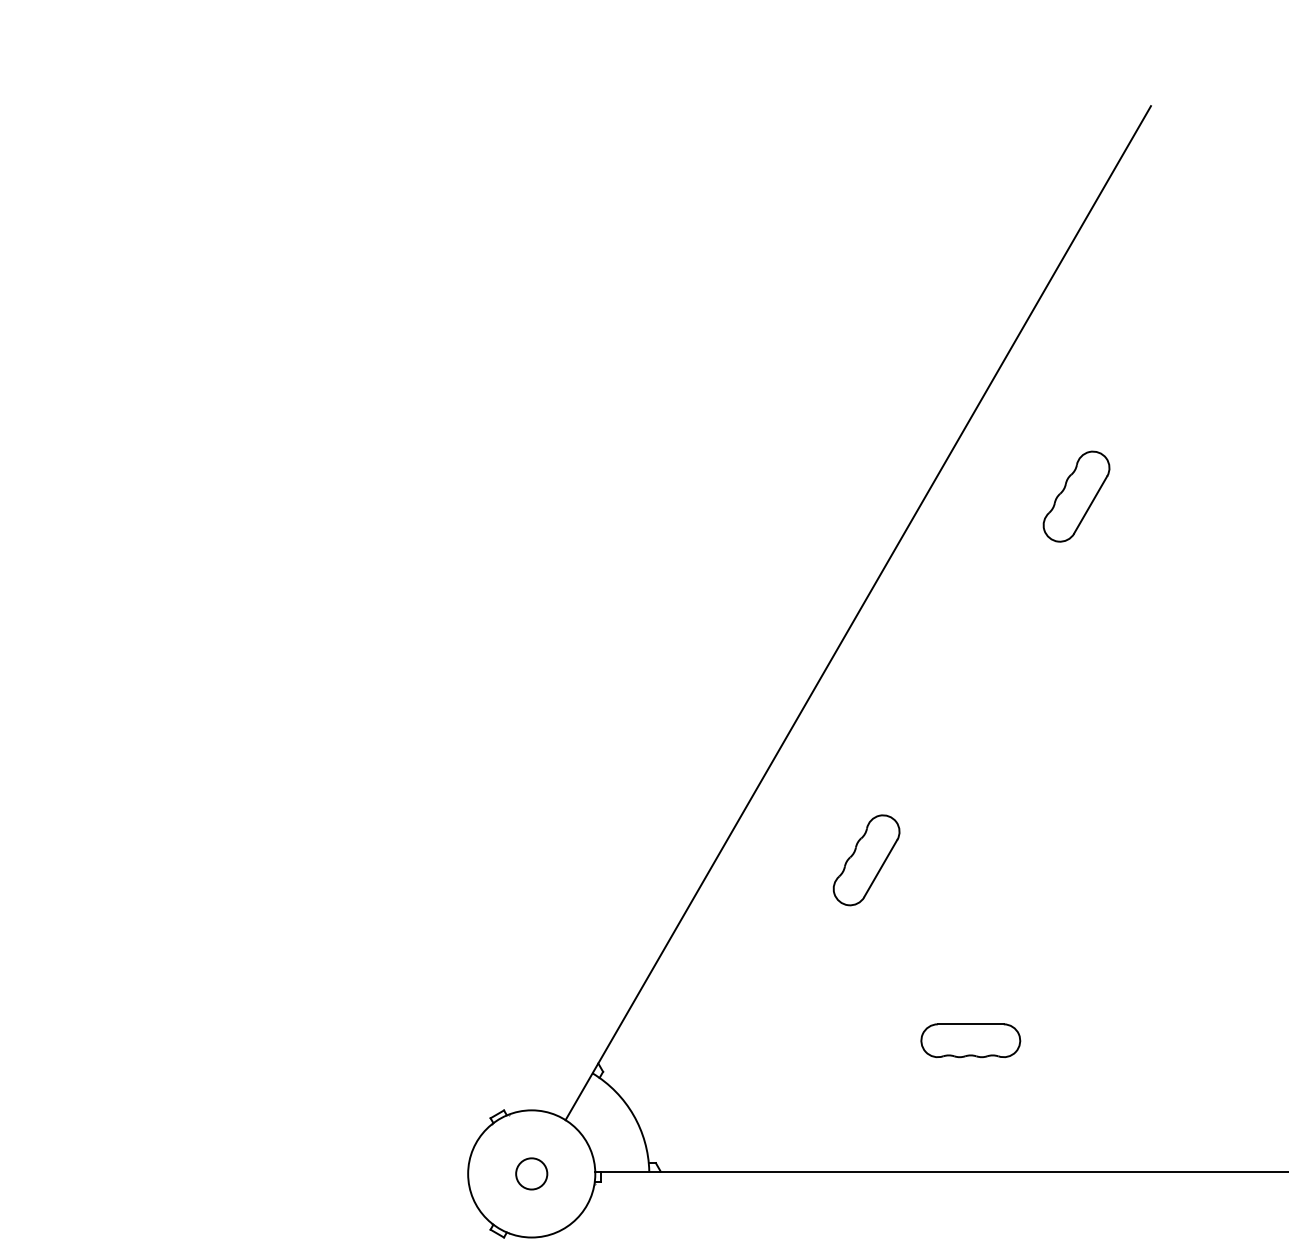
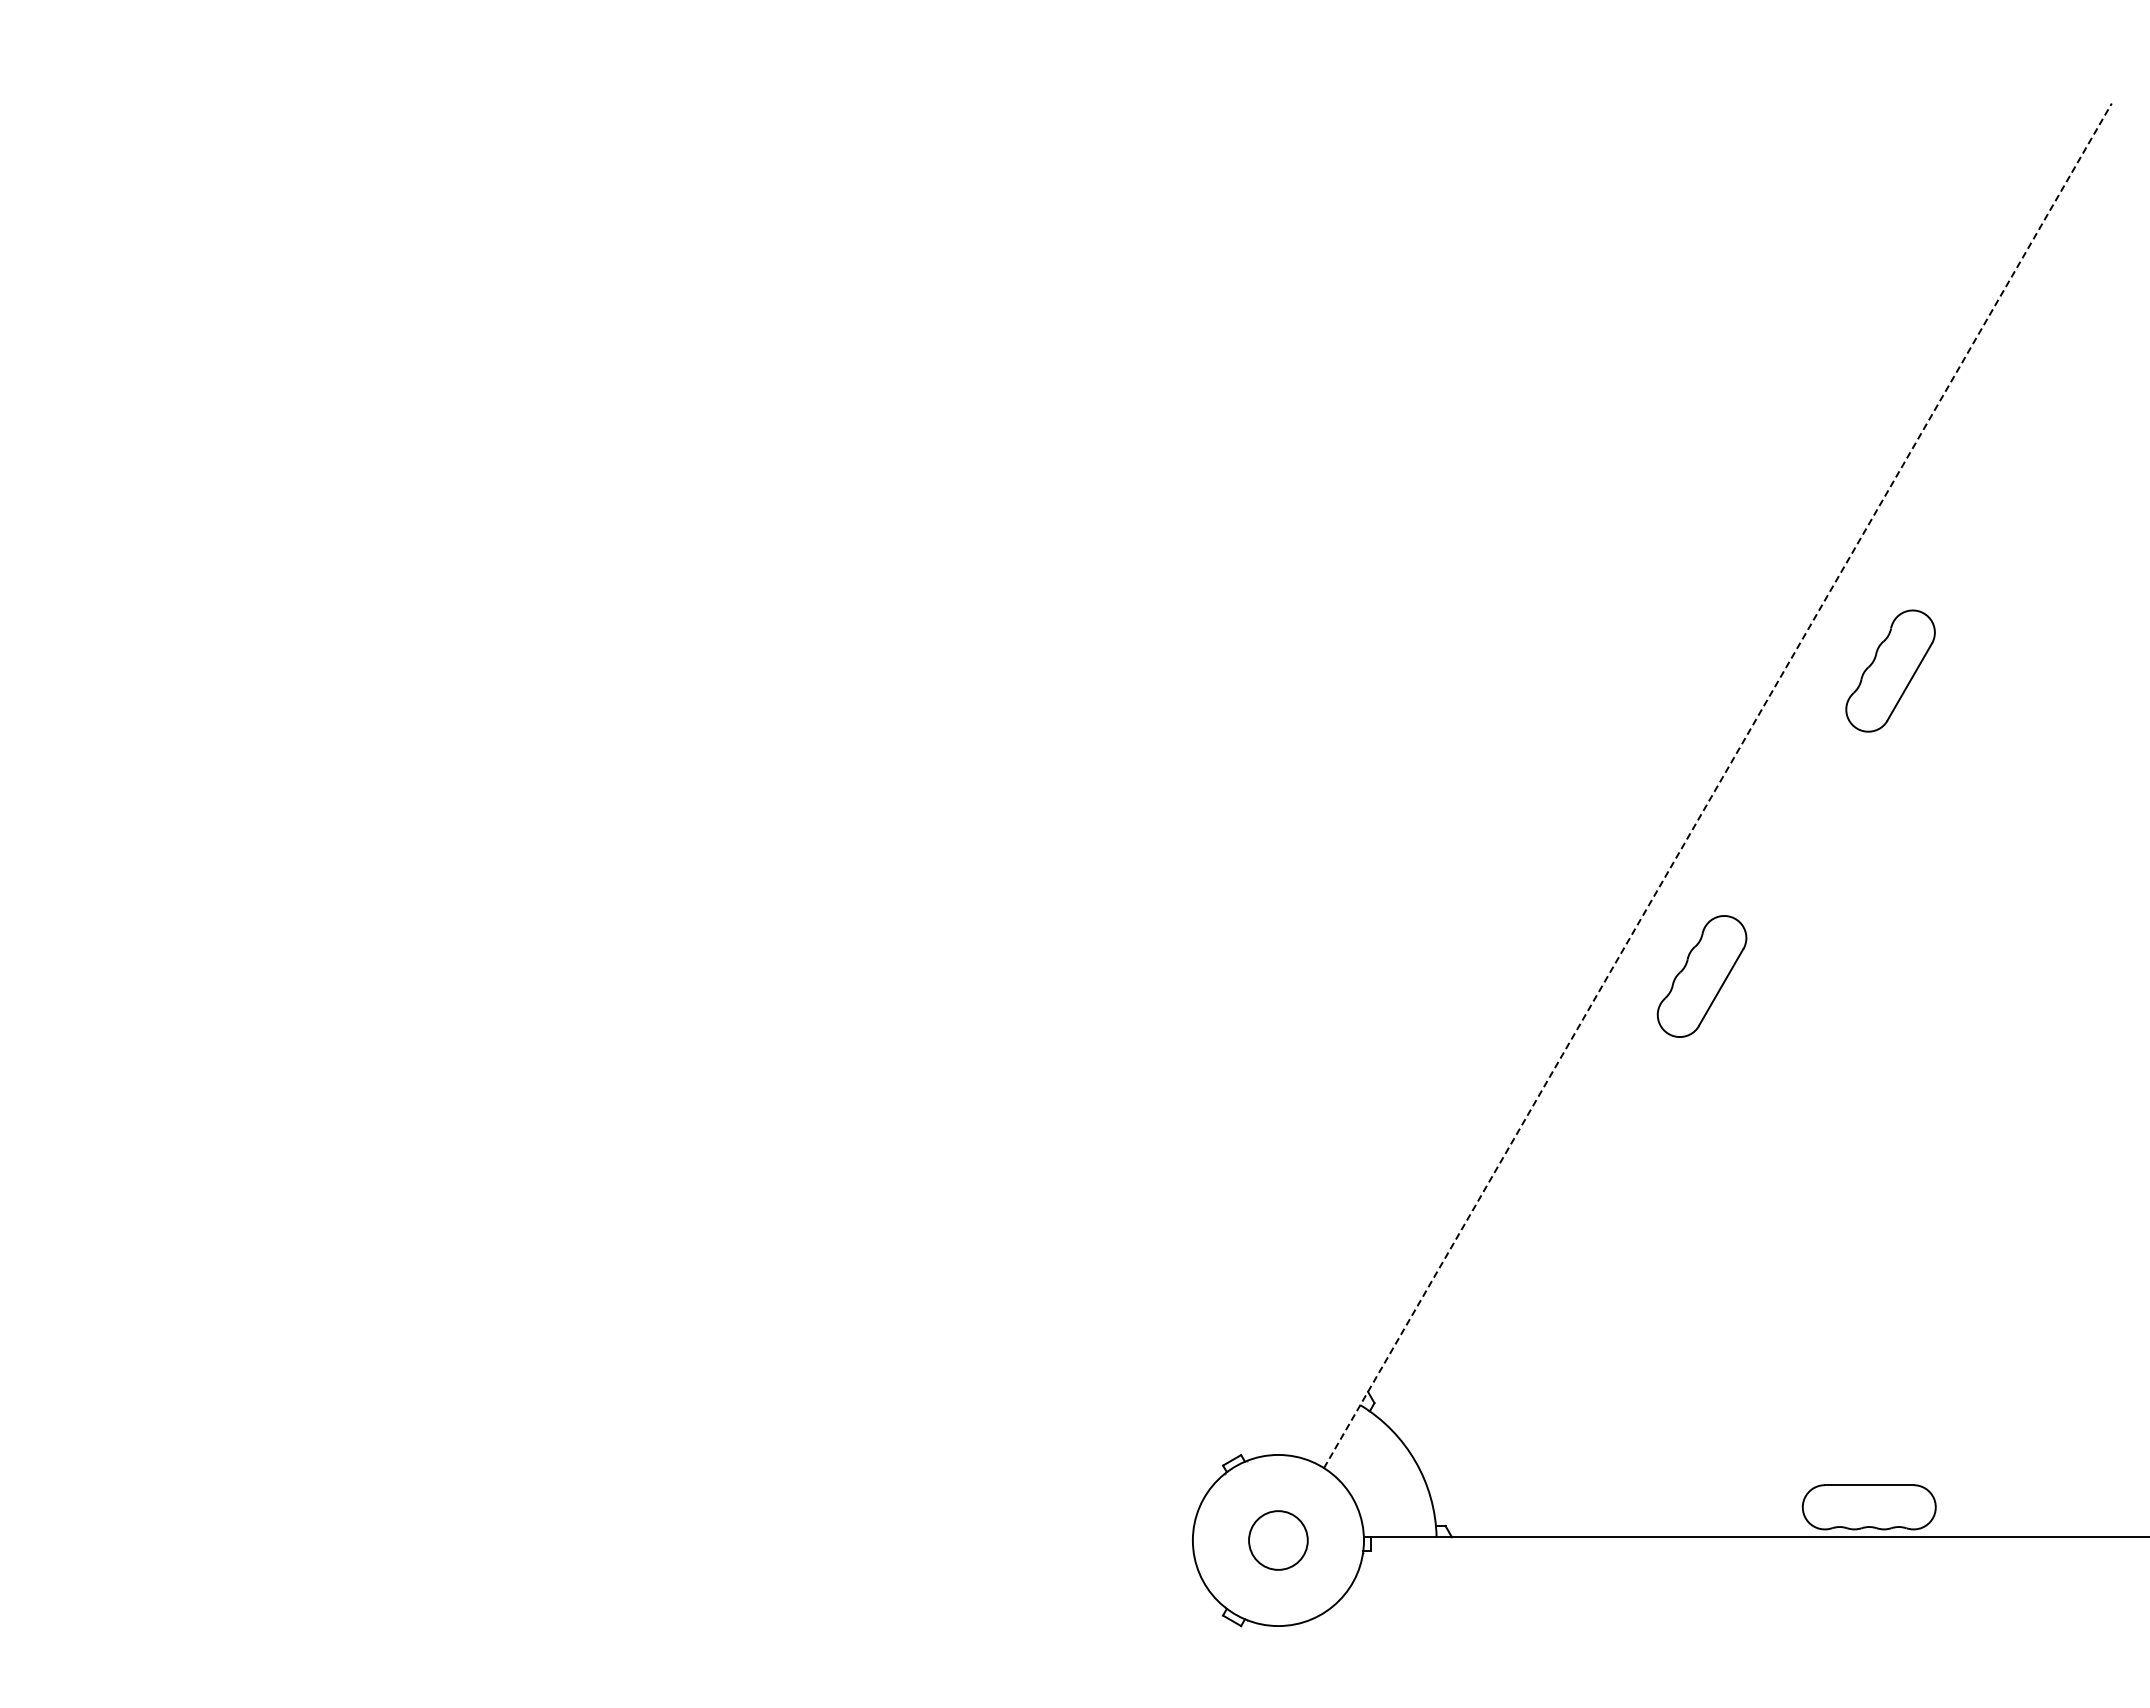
part: (1076, 496) -> (1890, 670), moved
line: (858, 612) -> (1717, 785), solid -> dashed
part: (866, 860) -> (1701, 976), moved
part: (970, 1040) -> (1868, 1507), moved
circle: (531, 1173) -> (1278, 1540), size x1.4

